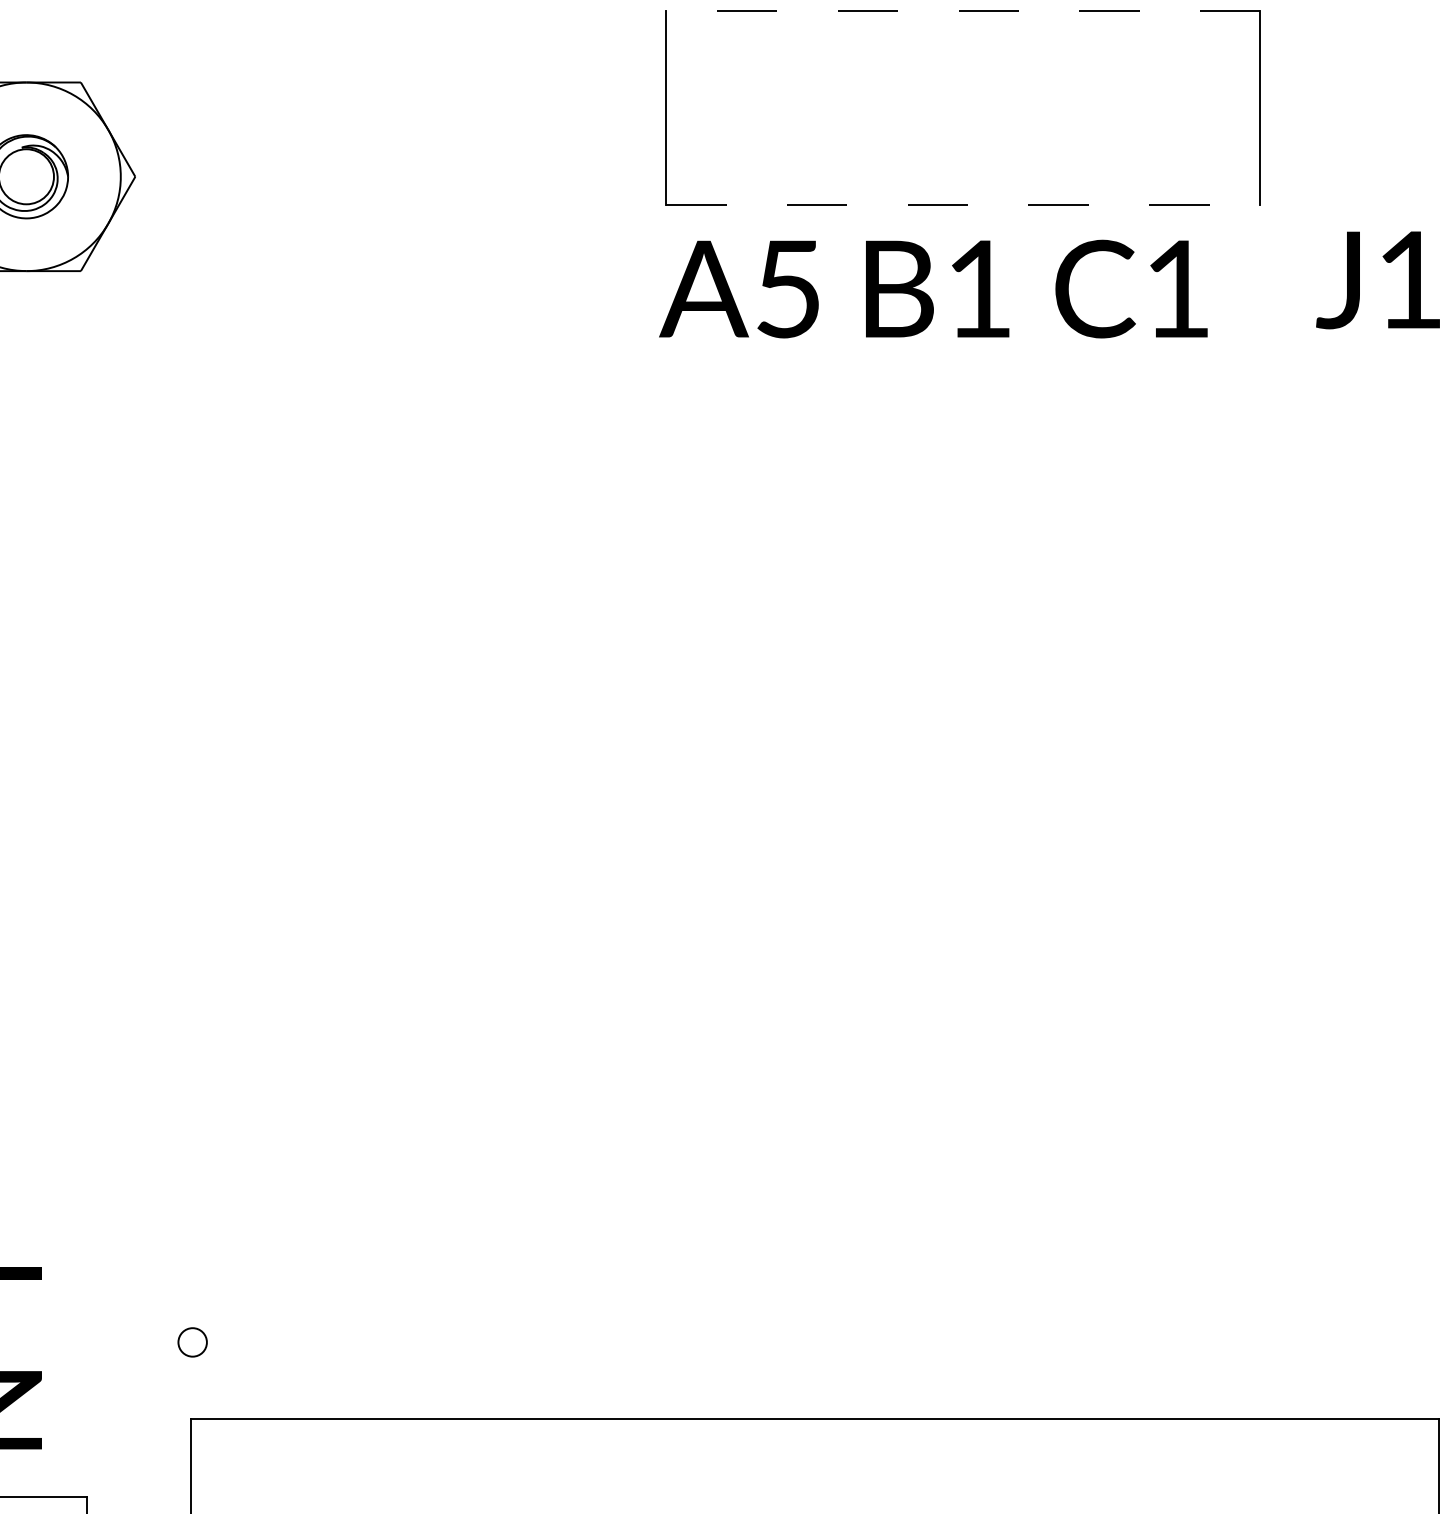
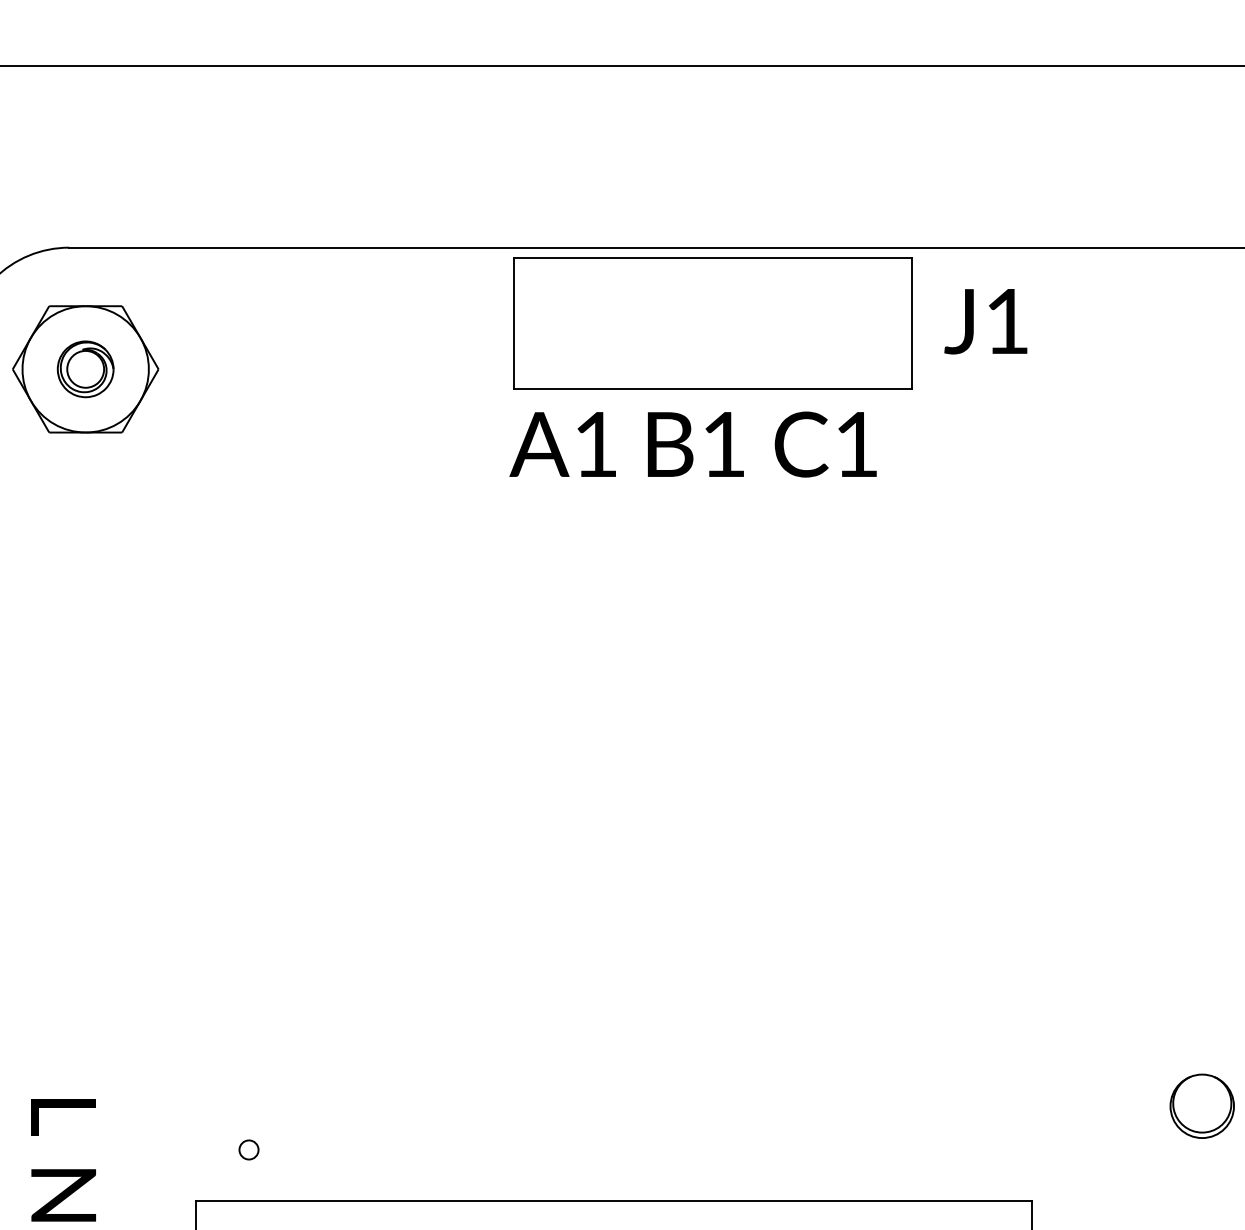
line: (963, 11) -> (713, 258), dashed -> solid
line: (963, 205) -> (713, 388), dashed -> solid
text: (1377, 280) -> (985, 321), moved
text: (787, 288) -> (595, 444), A5 -> A1
circle: (191, 1341) -> (248, 1149), moved

